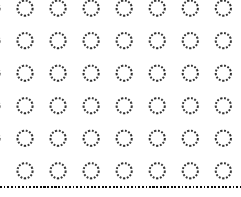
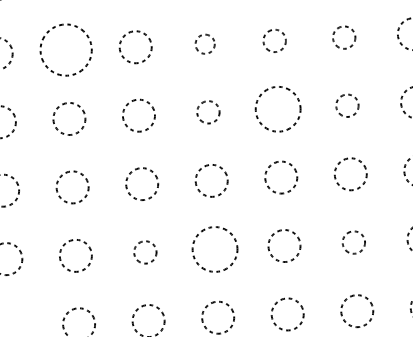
circle: (24, 40) -> (65, 50), size x1.6
circle: (90, 40) -> (203, 43), size x0.6
circle: (123, 40) -> (273, 40), size x0.7
circle: (156, 40) -> (342, 37), size x0.7
circle: (90, 72) -> (207, 111), size x0.7
circle: (123, 72) -> (276, 107), size x1.4
circle: (156, 72) -> (345, 104), size x0.7
circle: (57, 137) -> (144, 251), size x0.7
circle: (90, 137) -> (213, 247), size x1.4
circle: (156, 137) -> (352, 241), size x0.7

